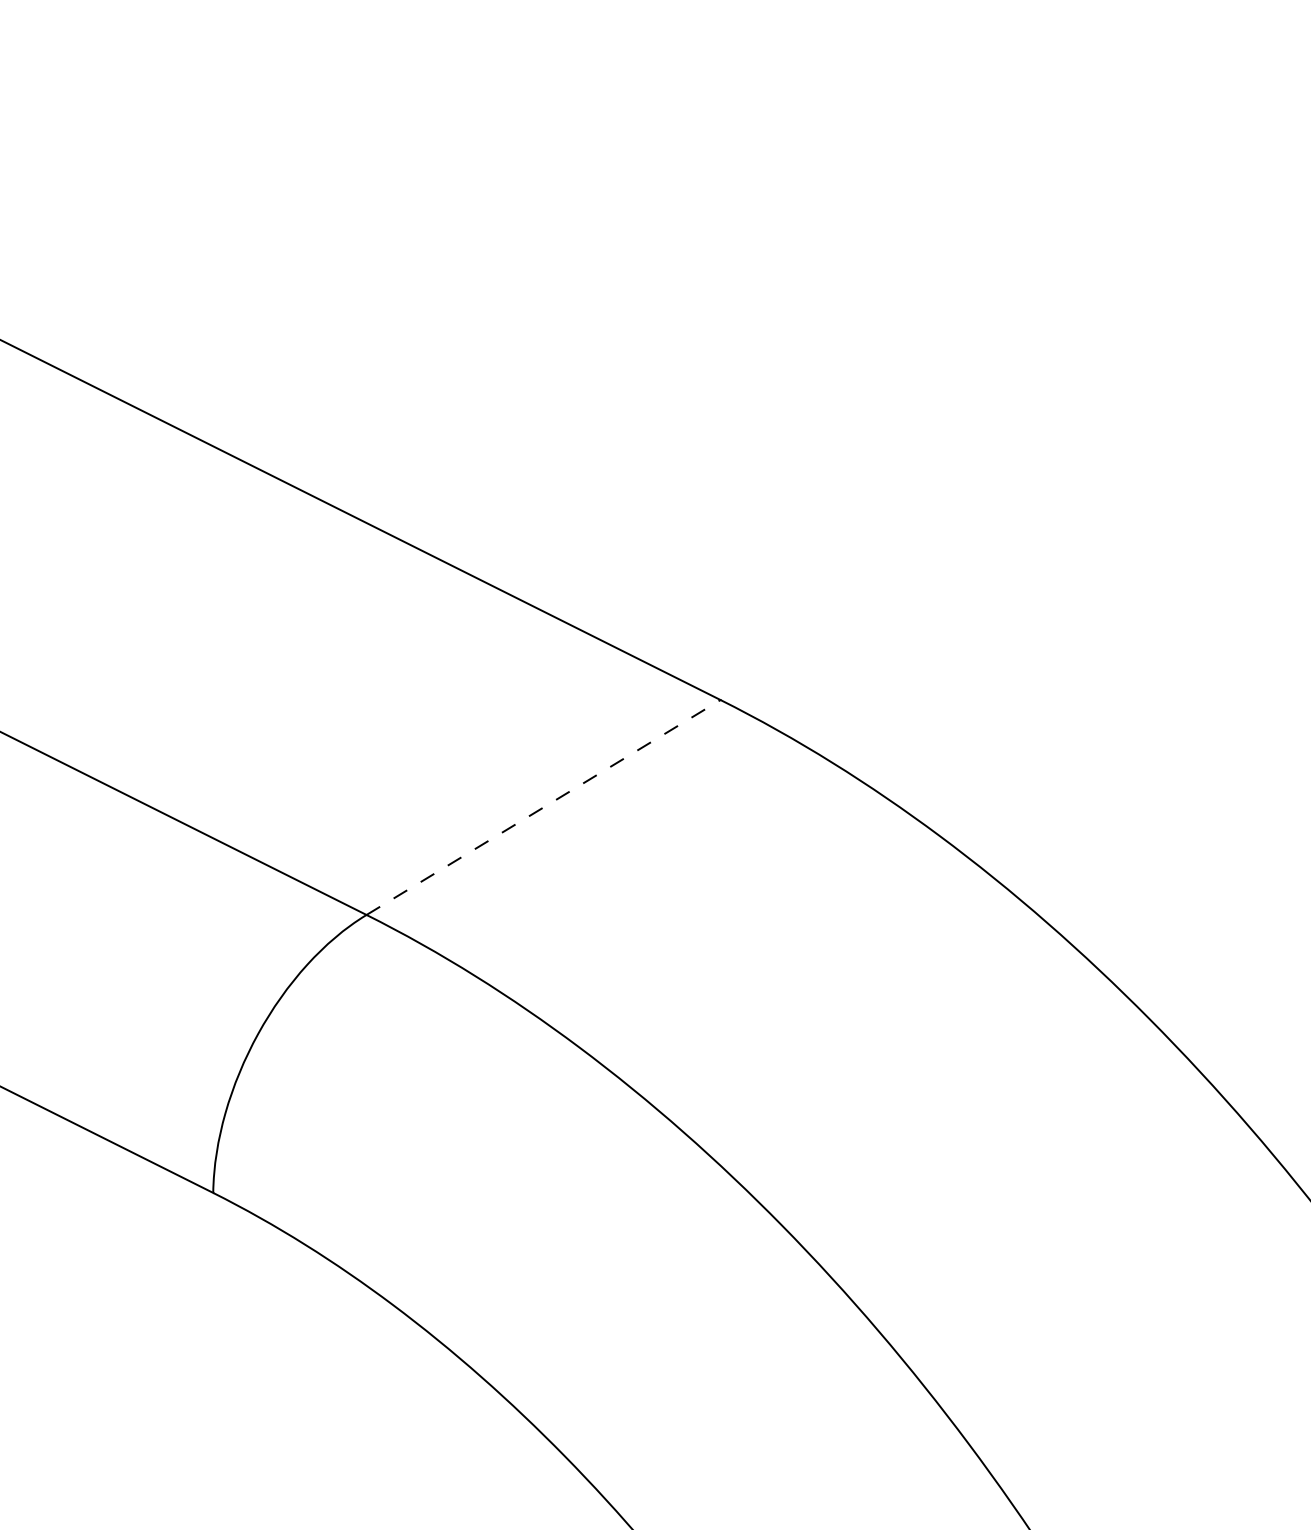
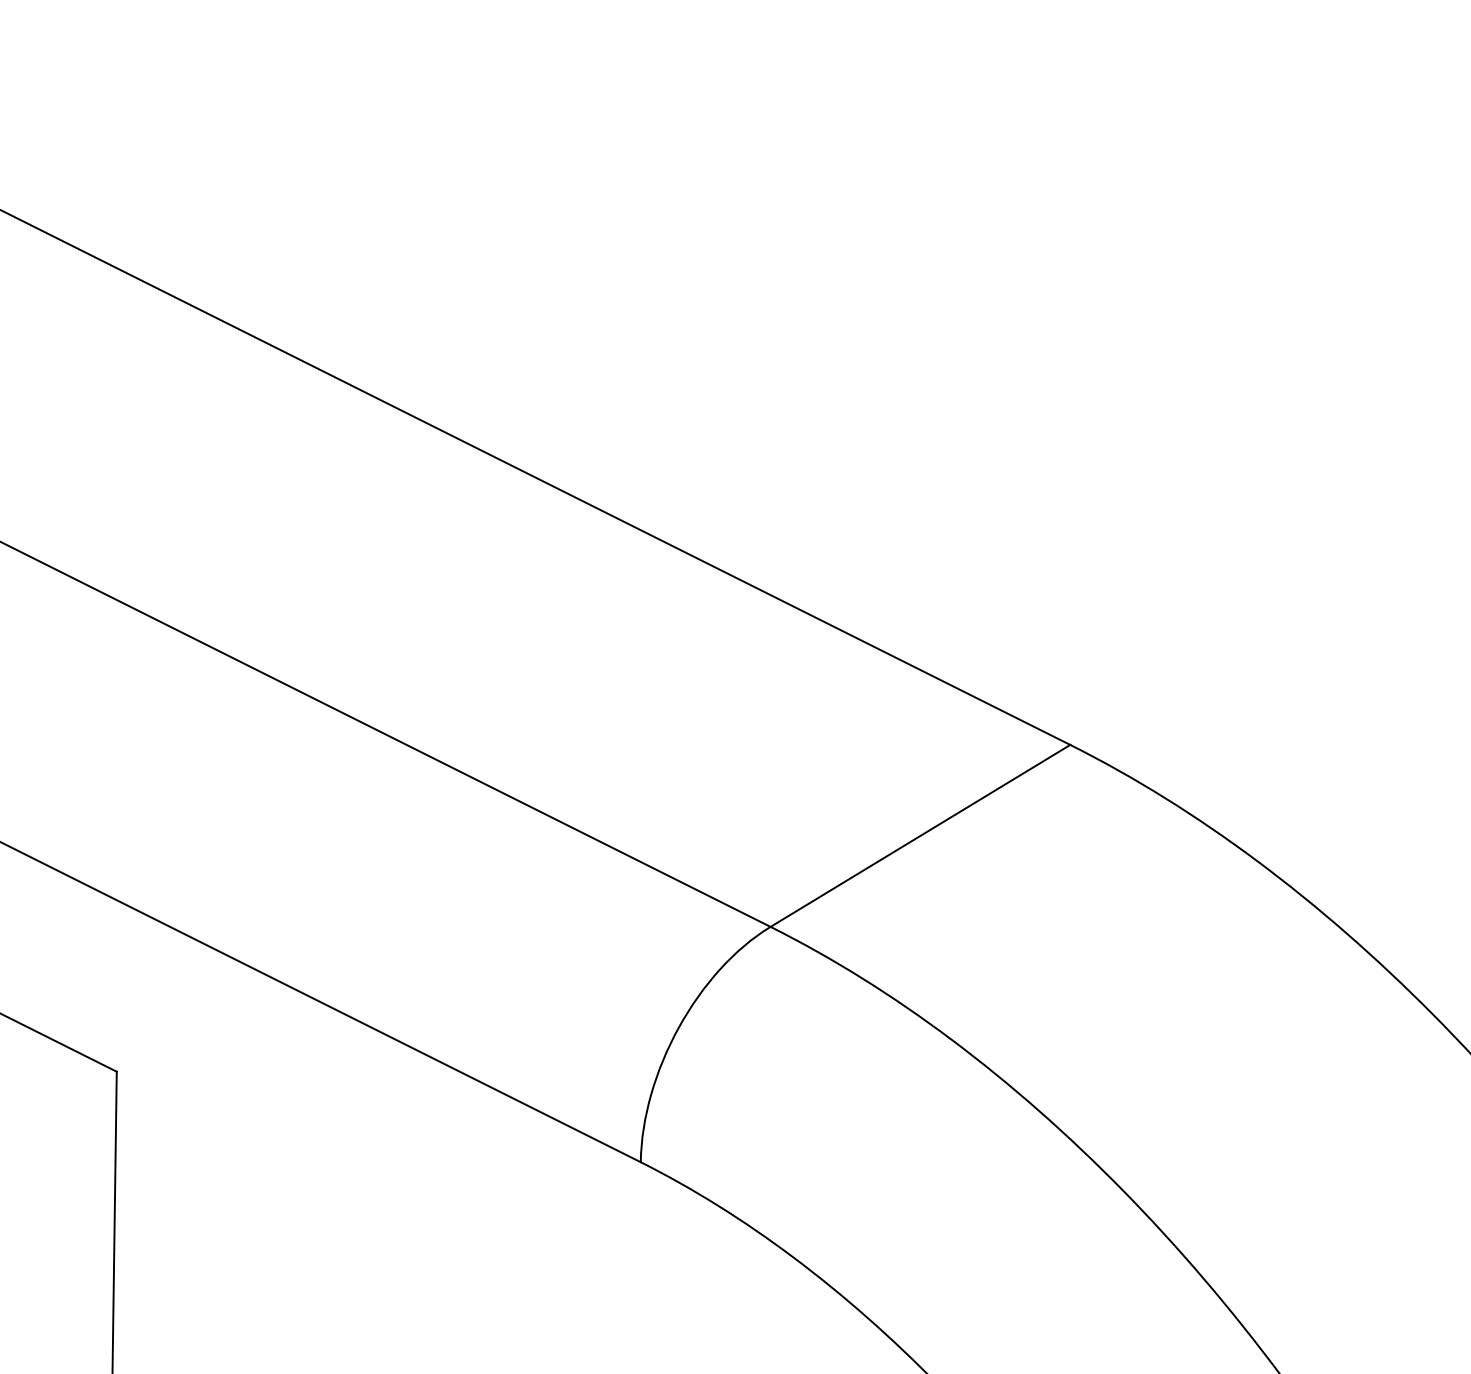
line: (543, 807) -> (920, 835), dashed -> solid

